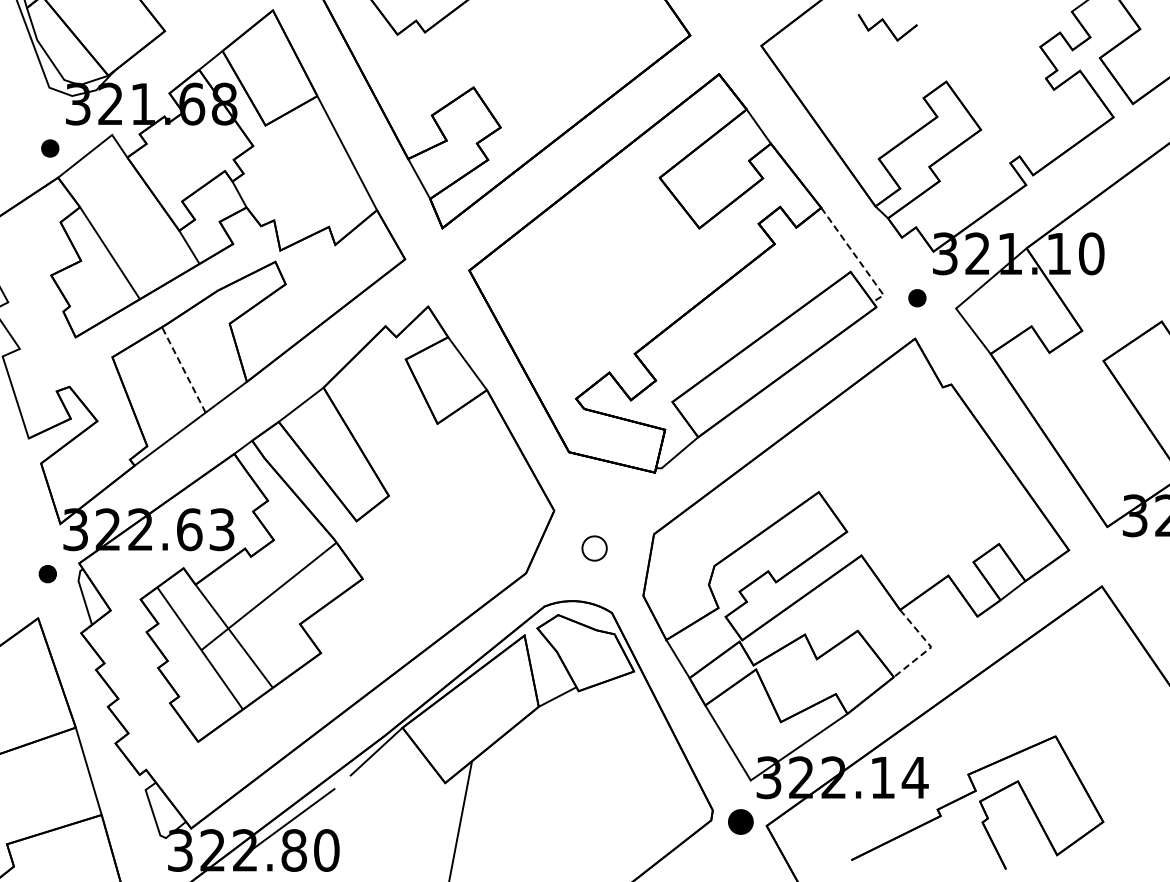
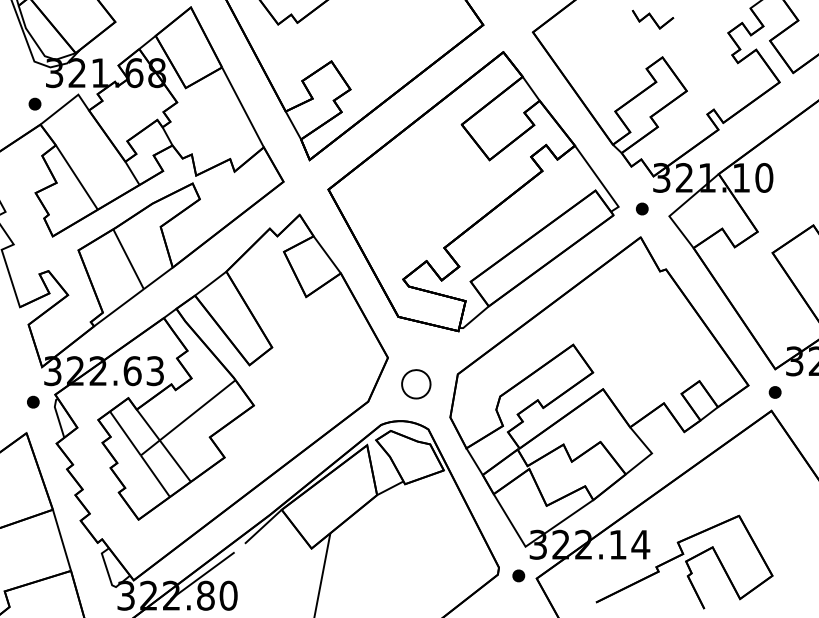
part: (887, 27) -> (652, 19), moved
line: (856, 257) -> (599, 180), dashed -> solid
line: (183, 369) -> (128, 258), dashed -> solid
part: (594, 548) -> (416, 384), size x1.67
part: (1107, 560) -> (775, 392), added
line: (931, 647) -> (652, 453), dashed -> solid
part: (741, 822) -> (519, 576), size x0.71

